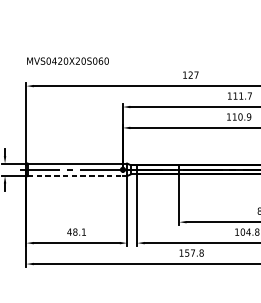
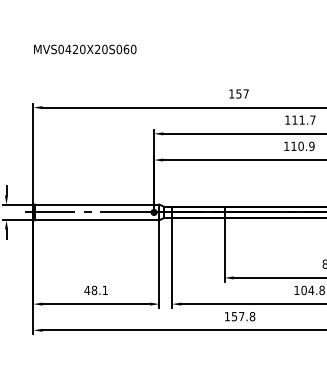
text: (68, 61) -> (85, 49), moved
text: (190, 74) -> (238, 93), 127 -> 157
line: (75, 176) -> (94, 220), dashed -> solid

